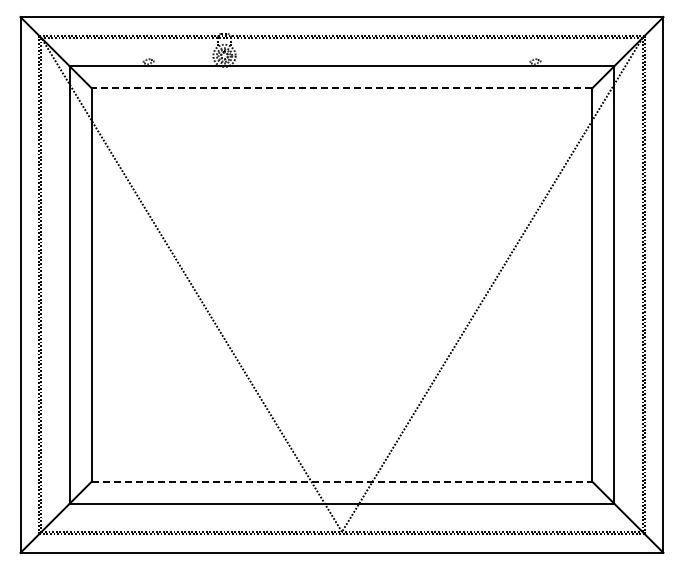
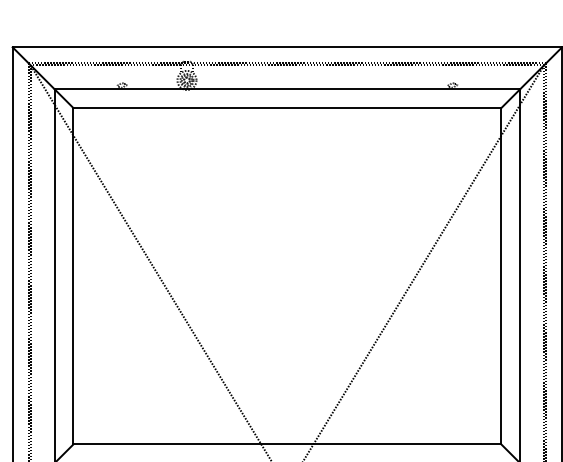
line: (341, 88) -> (286, 108), dashed -> solid
line: (342, 481) -> (287, 444), dashed -> solid

